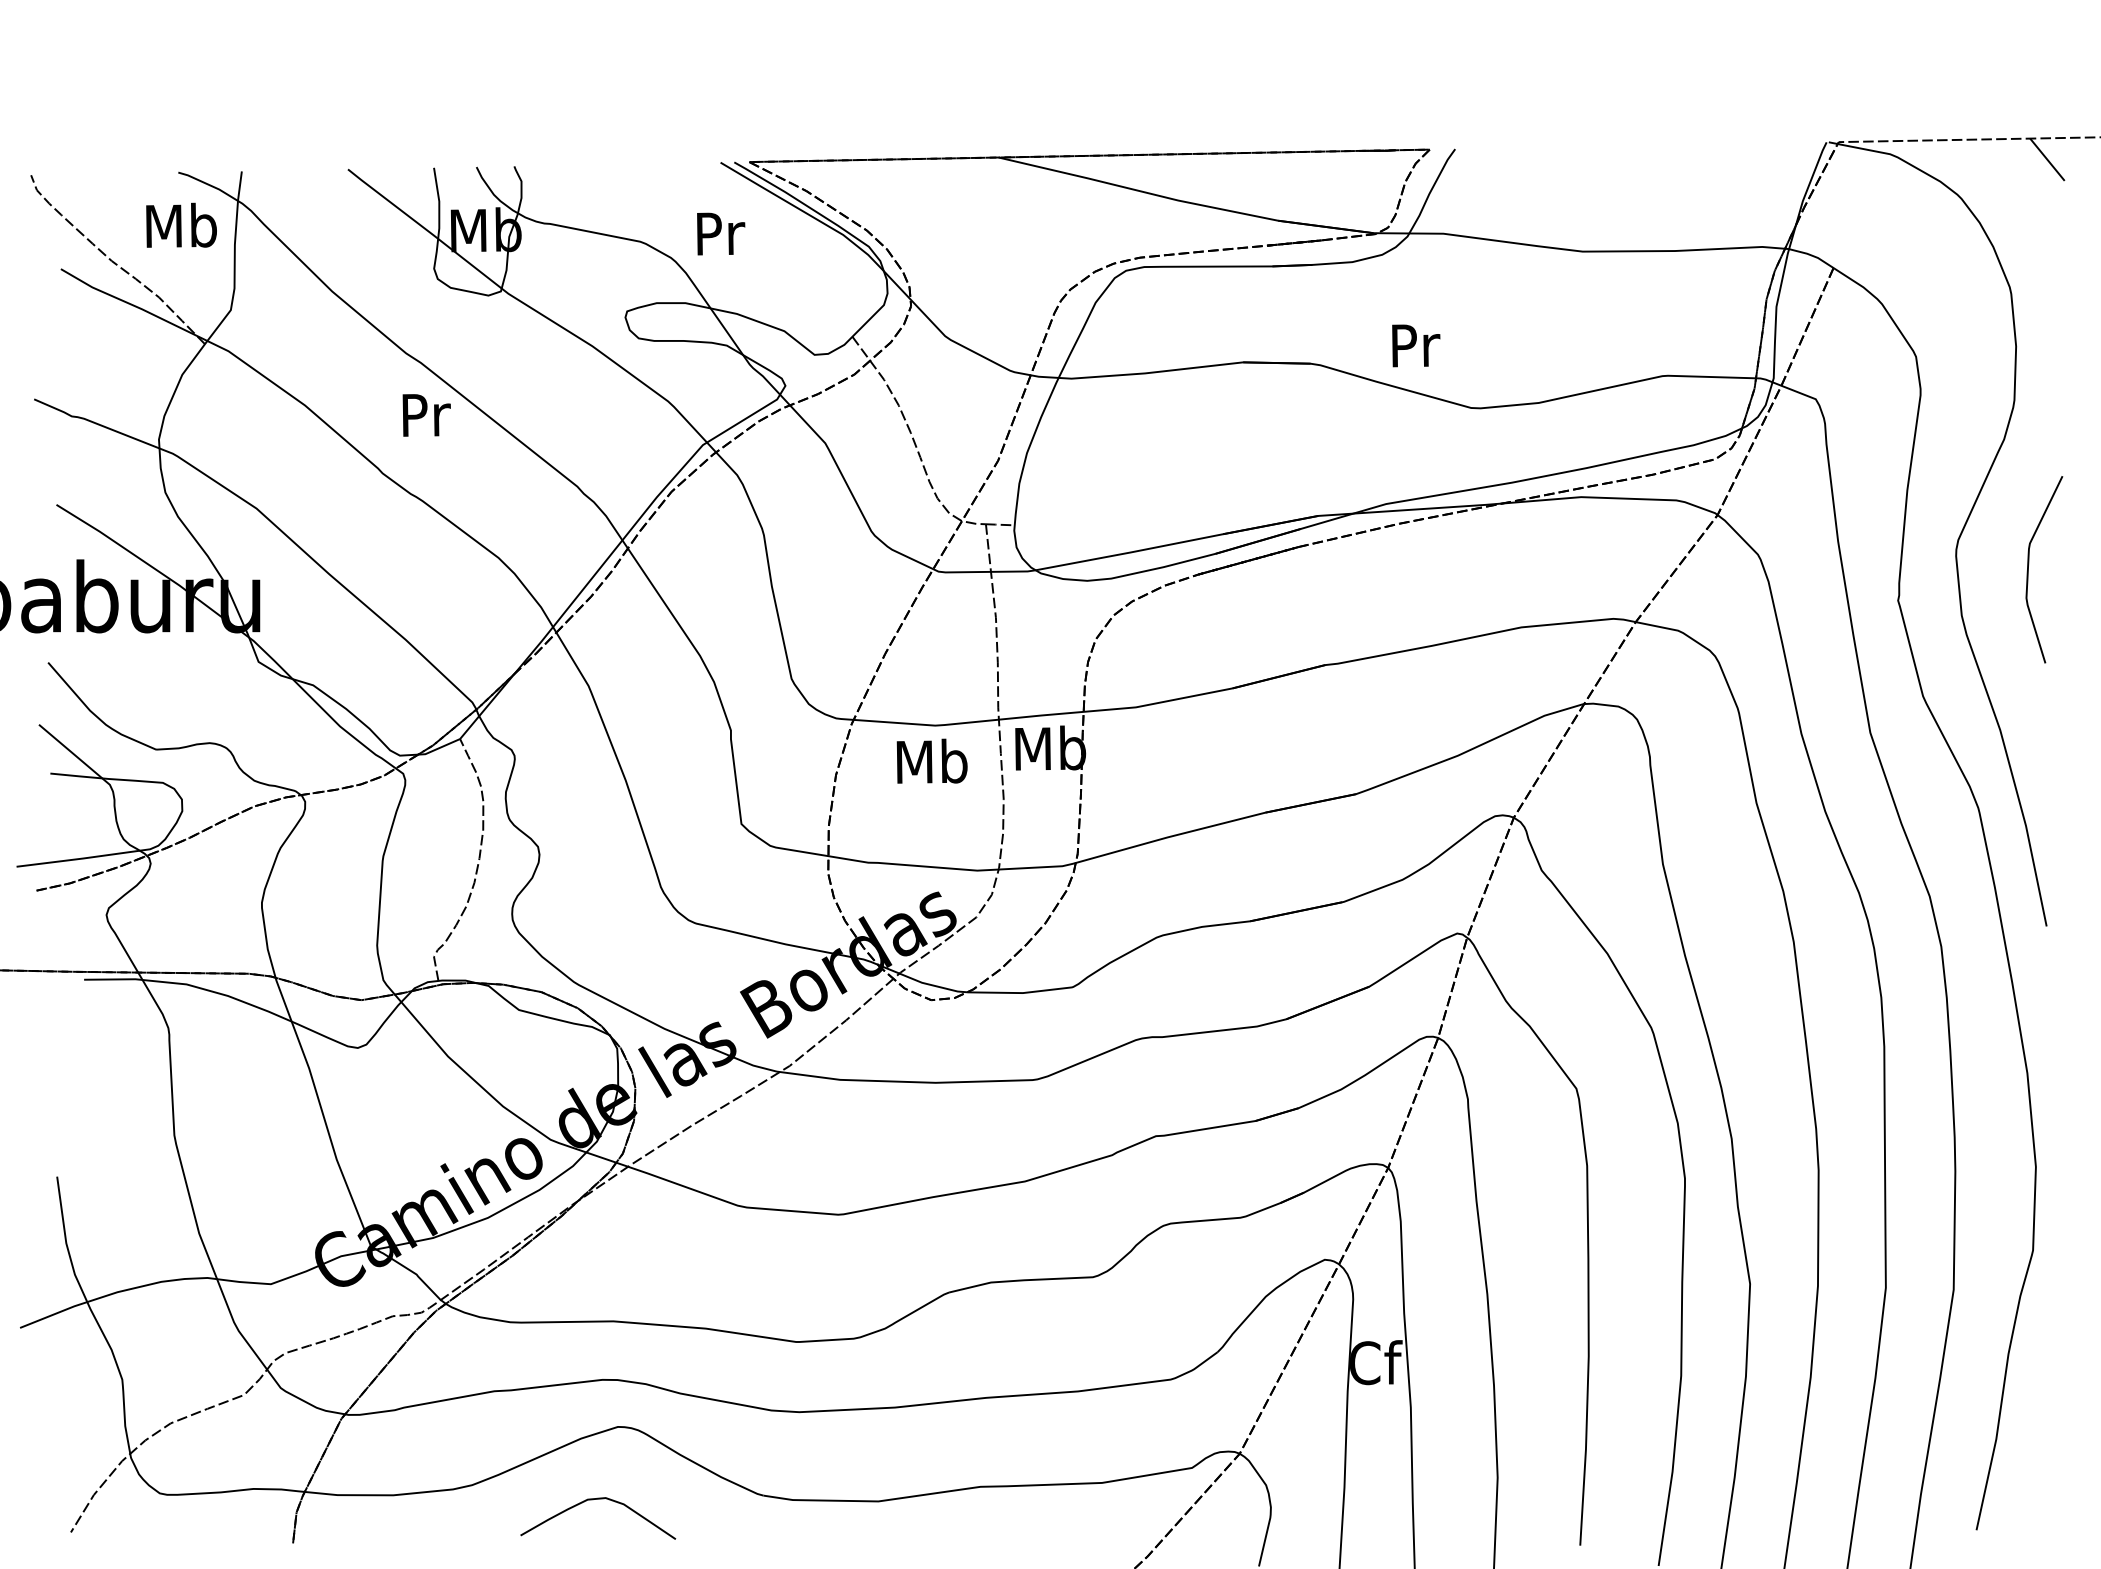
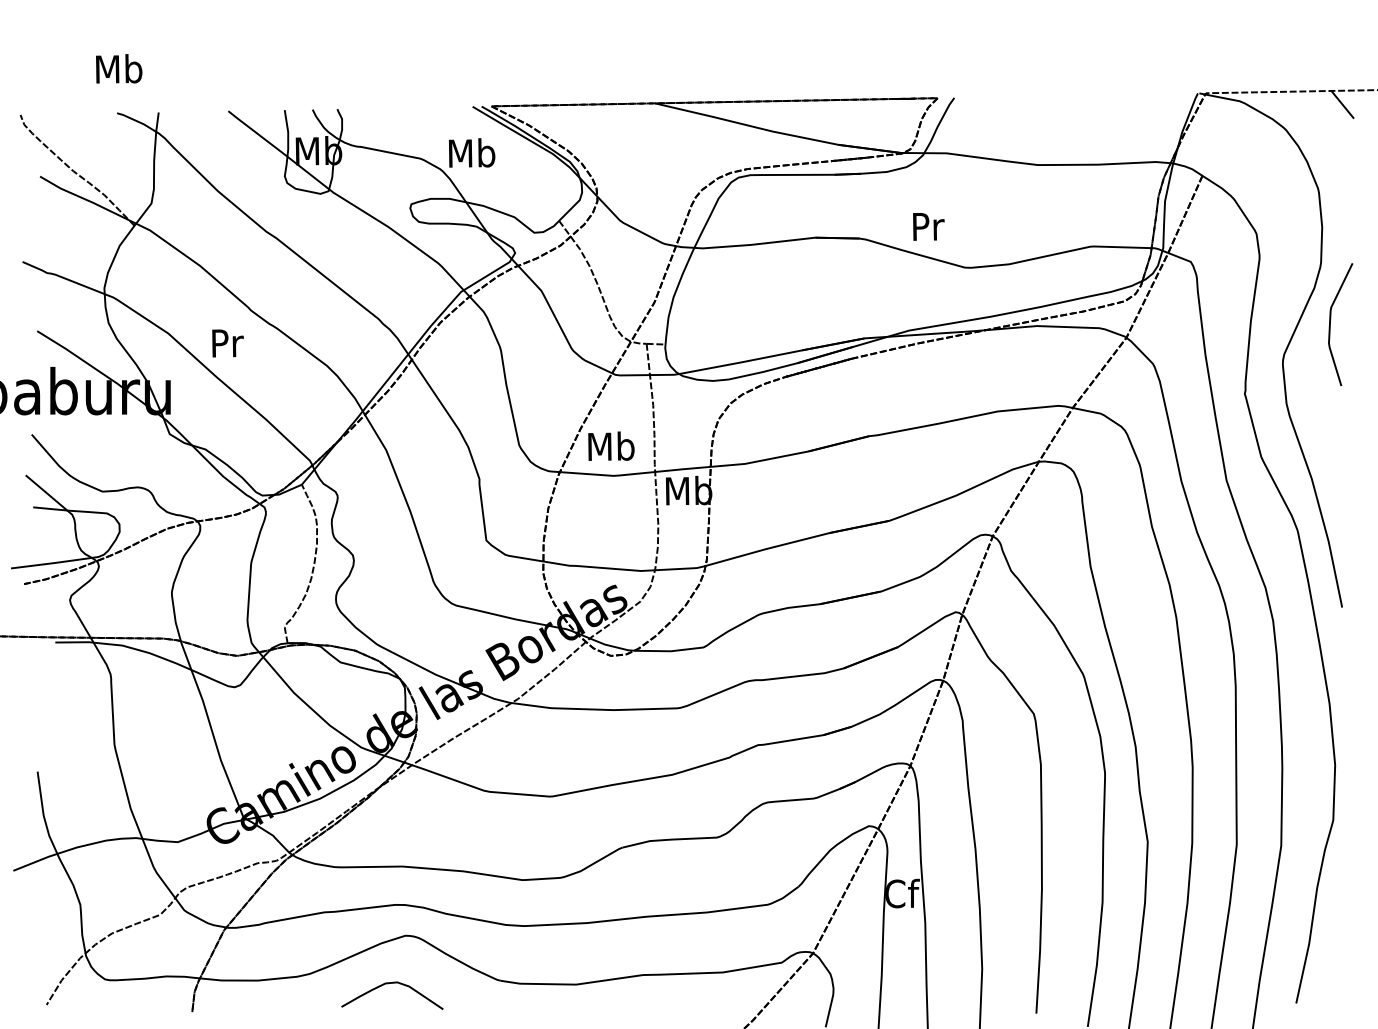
text: (182, 224) -> (119, 68), moved
text: (720, 232) -> (472, 152), Pr -> Mb
text: (426, 415) -> (227, 343), moved
curve: (2028, 569) -> (1330, 324), moved
text: (932, 760) -> (611, 445), moved

